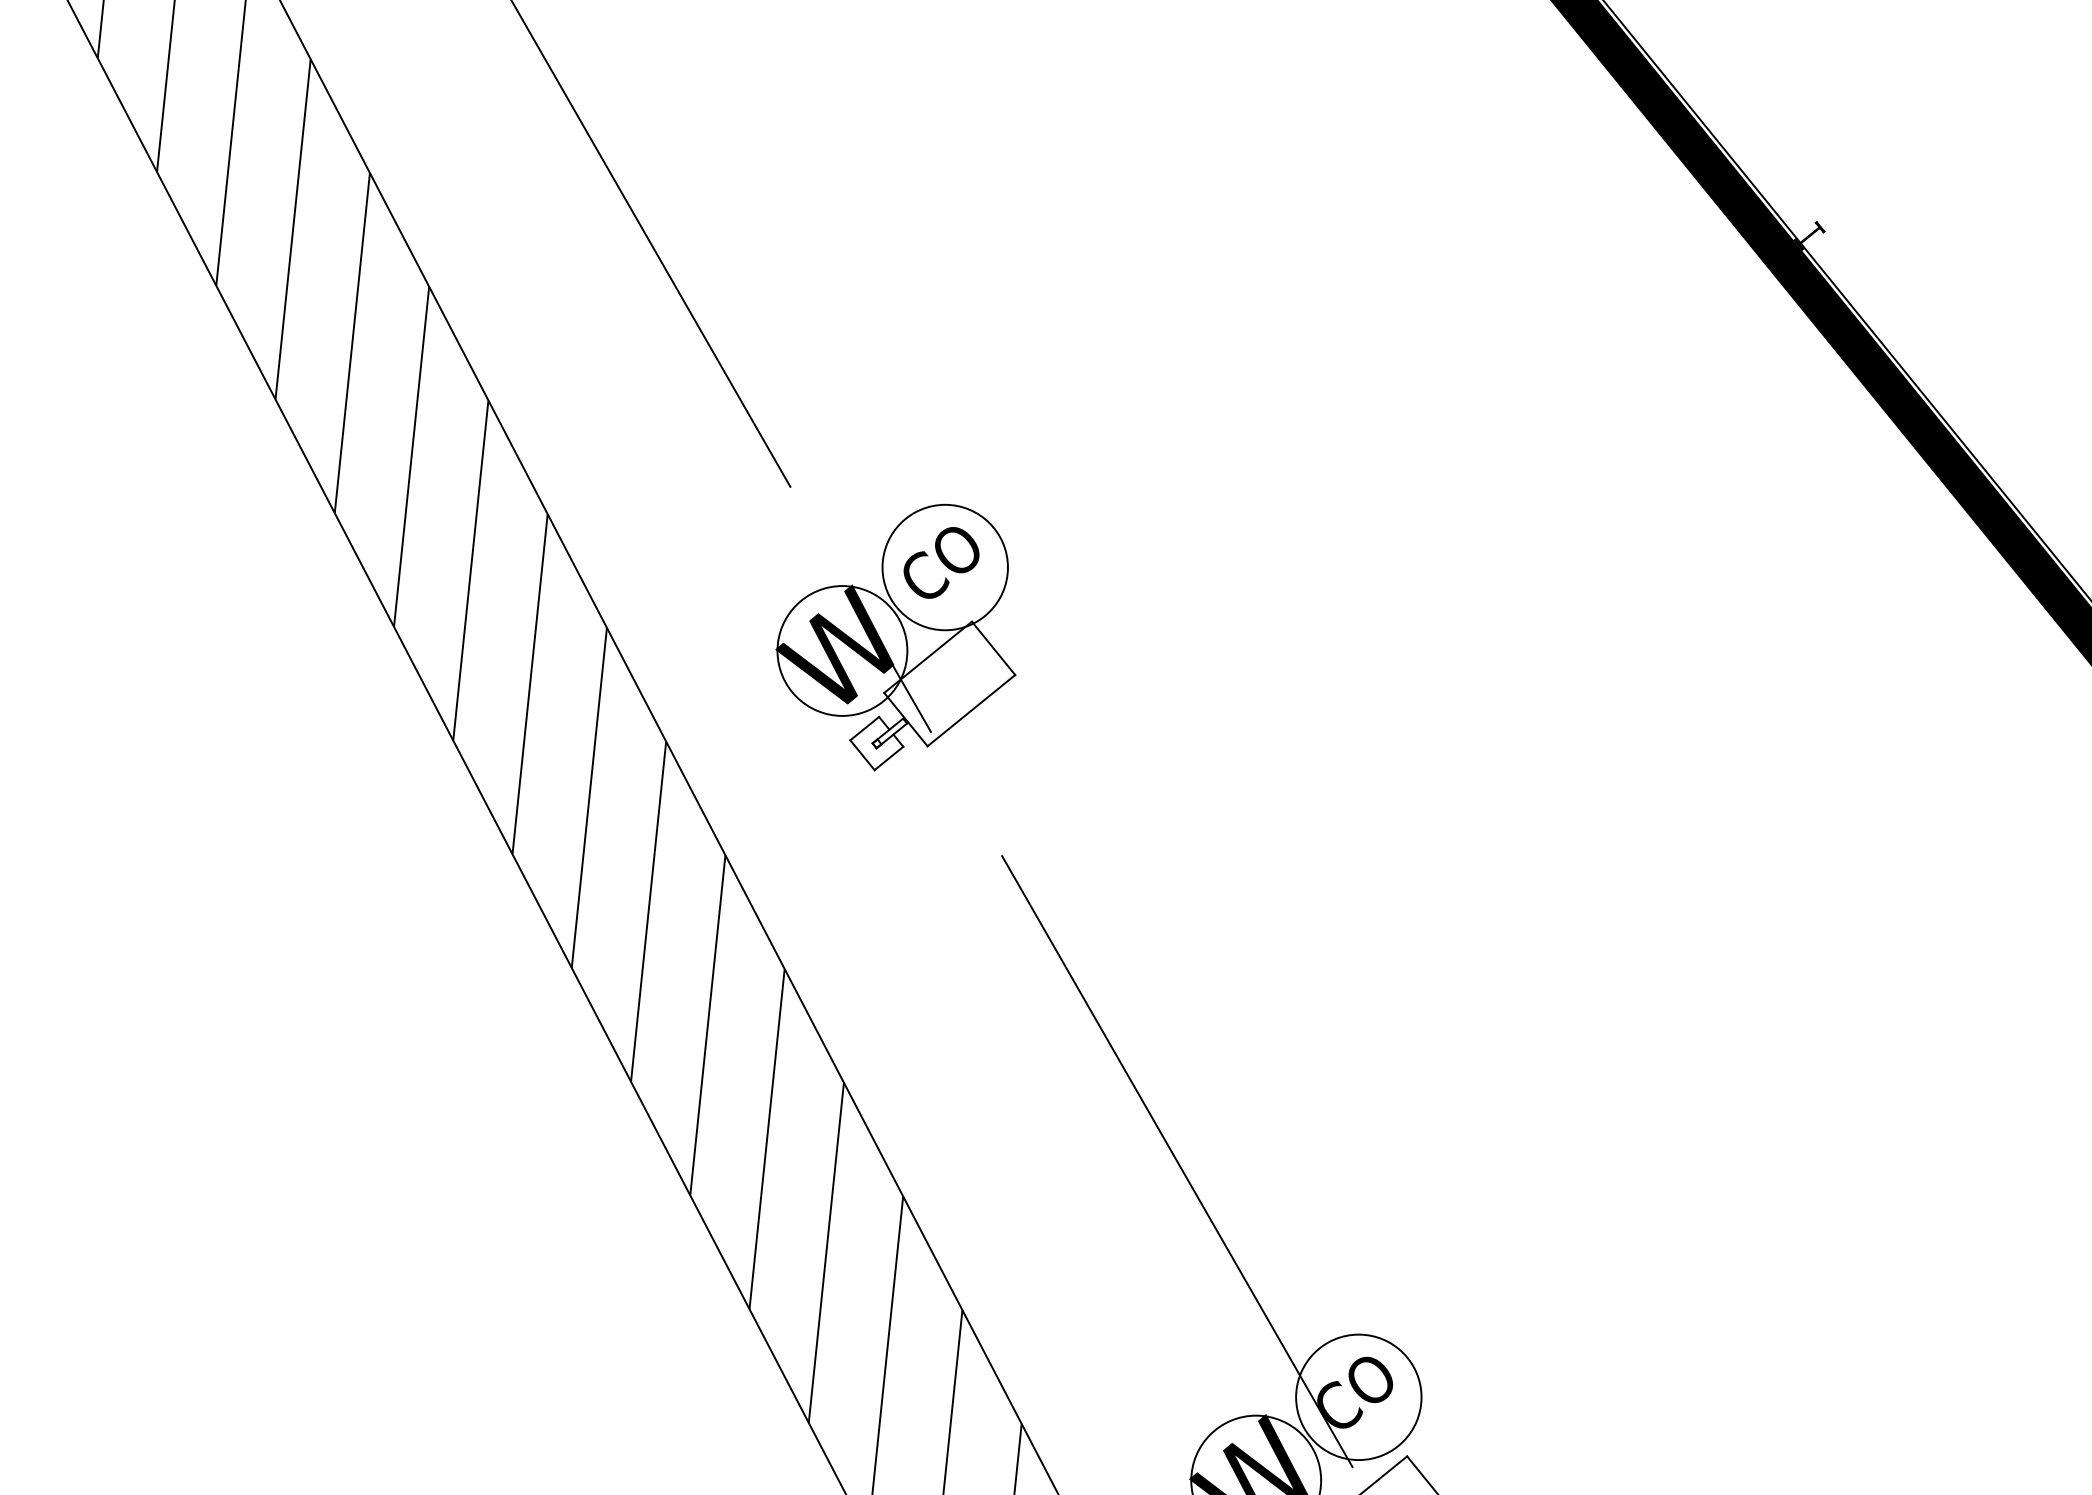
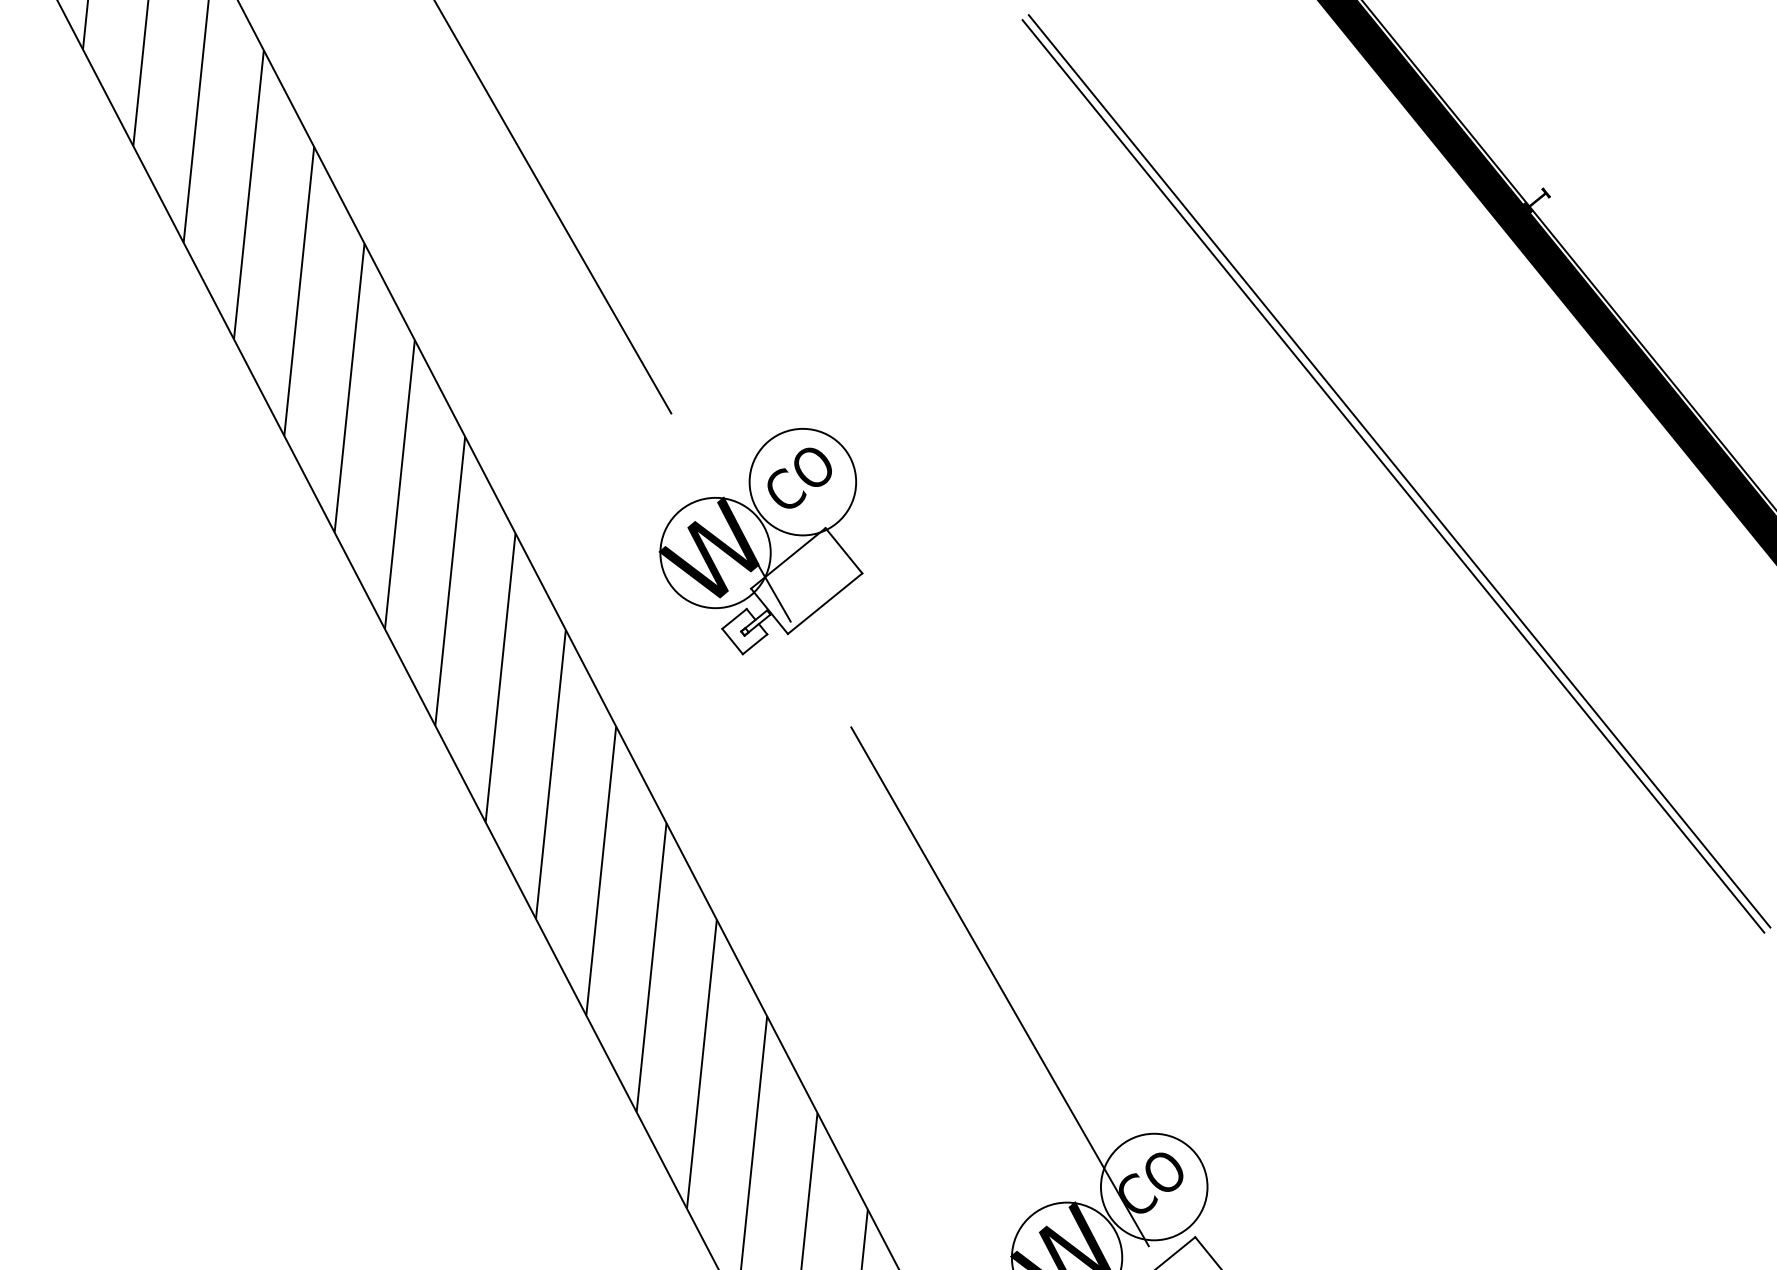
line: (1647, 554) -> (1399, 471), added
line: (1639, 560) -> (1392, 476), added

